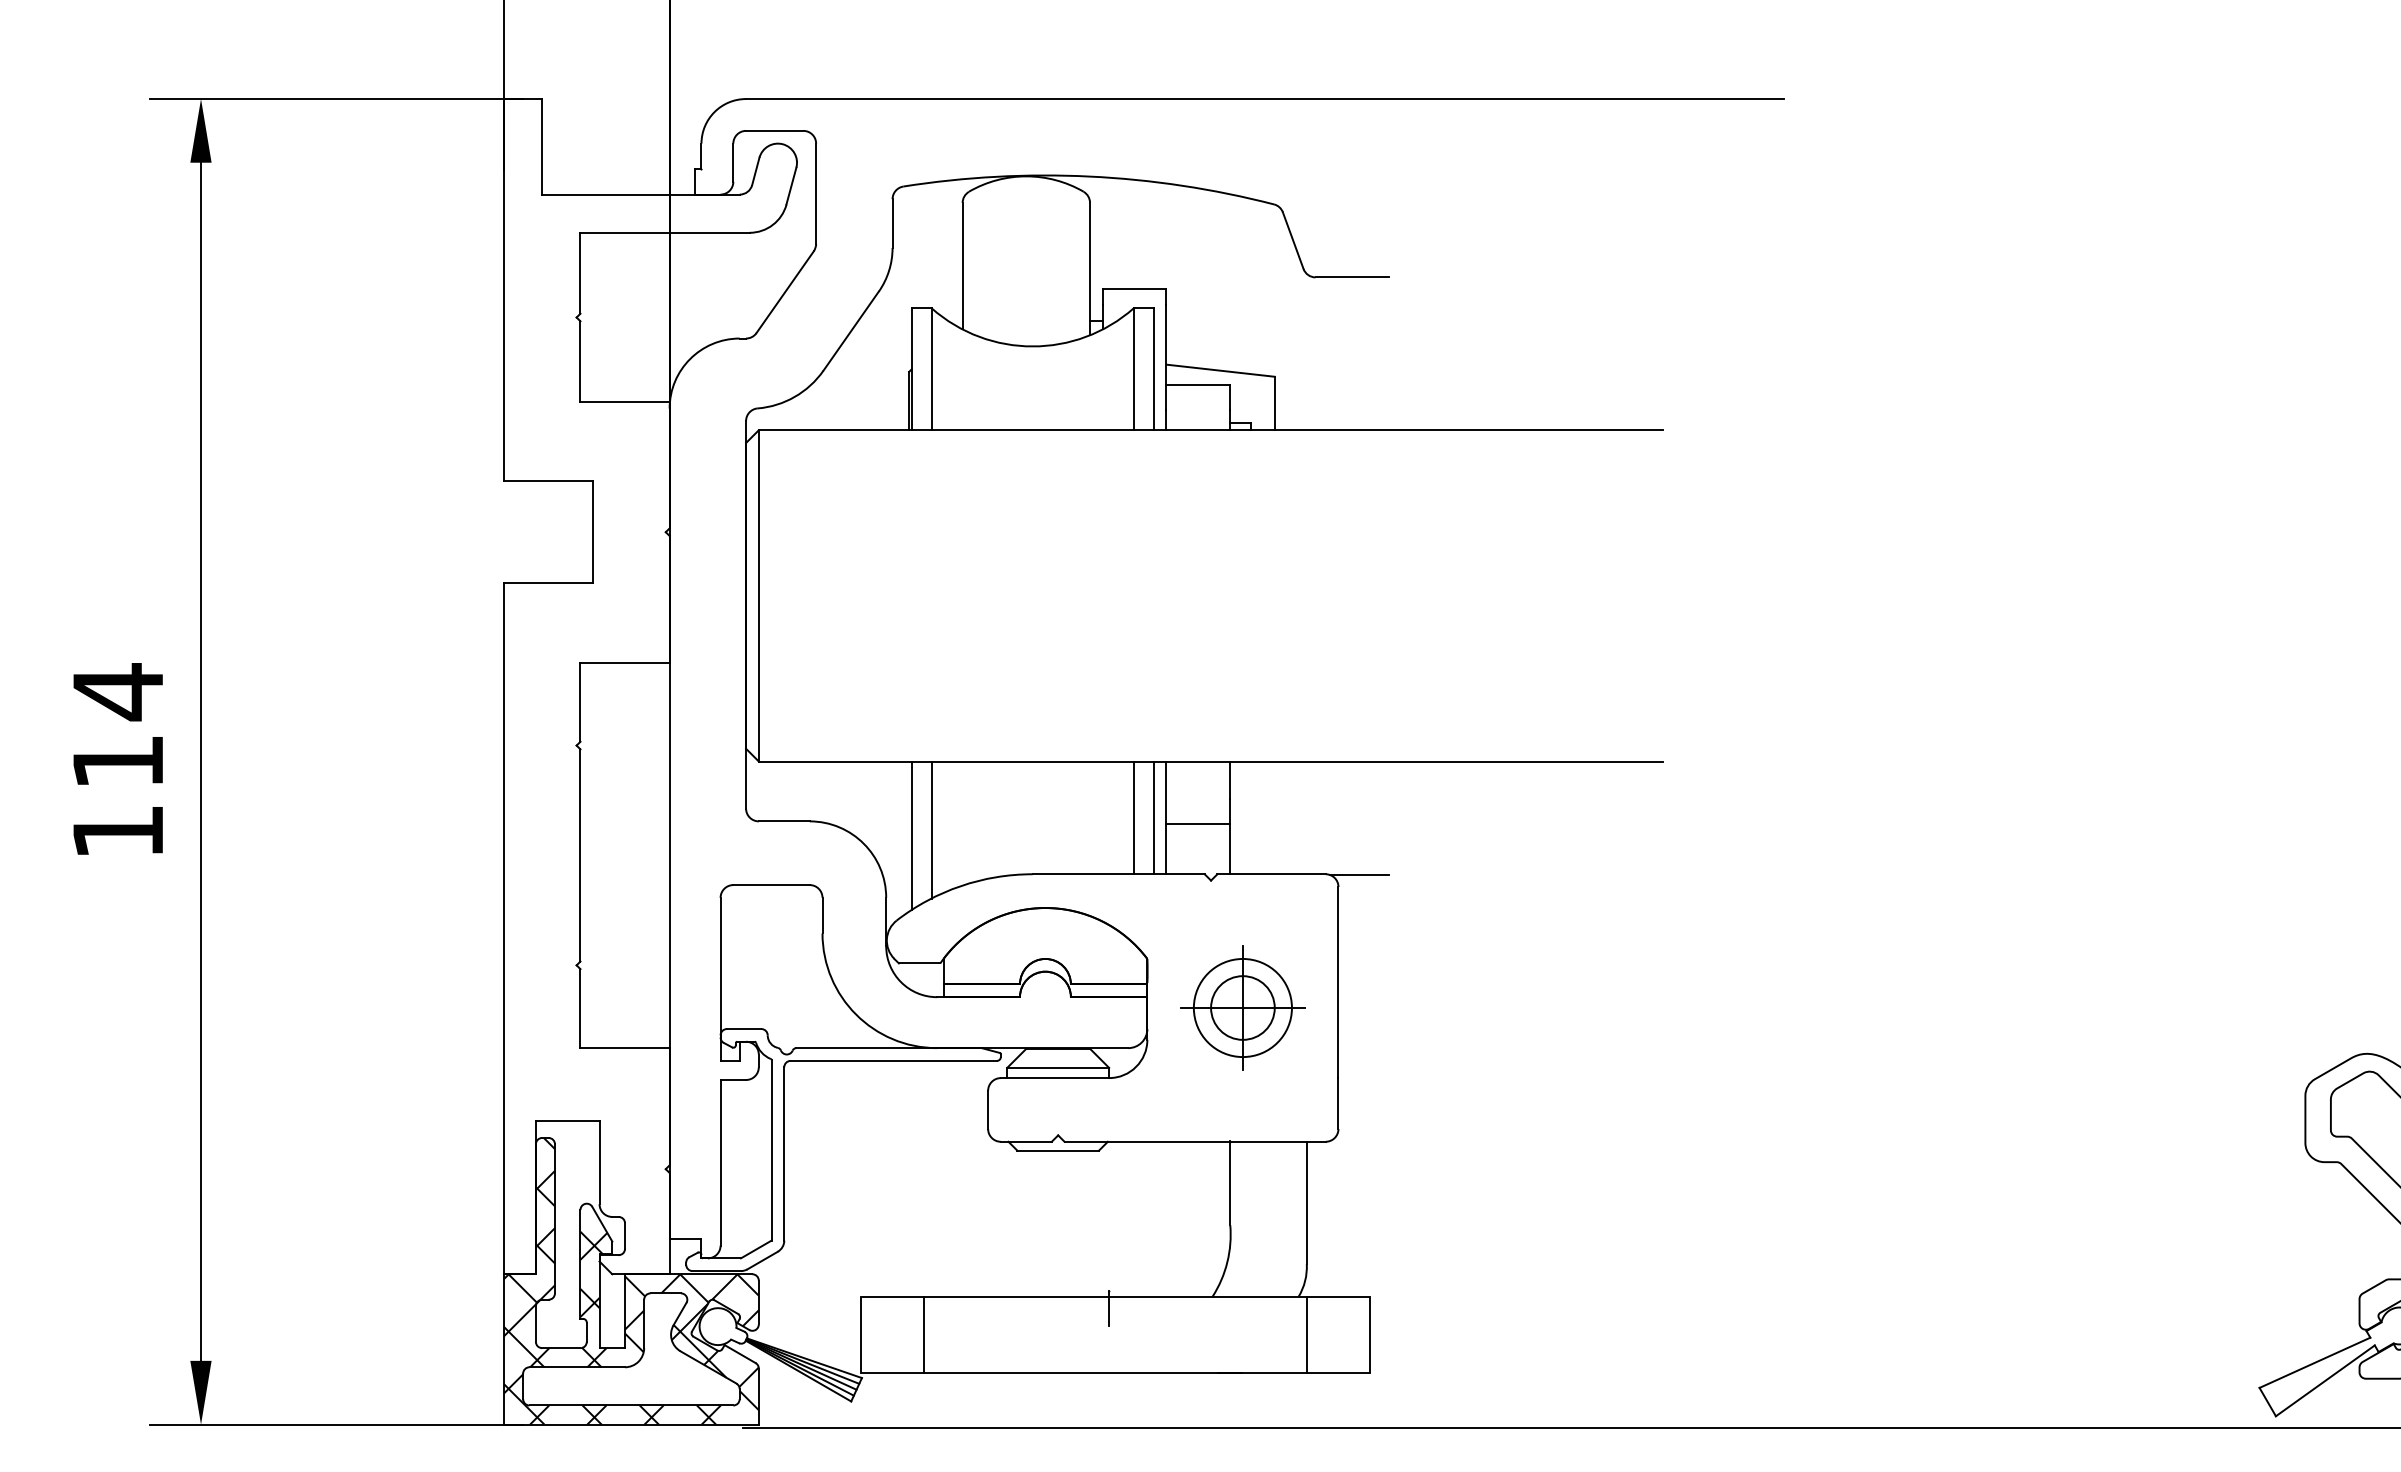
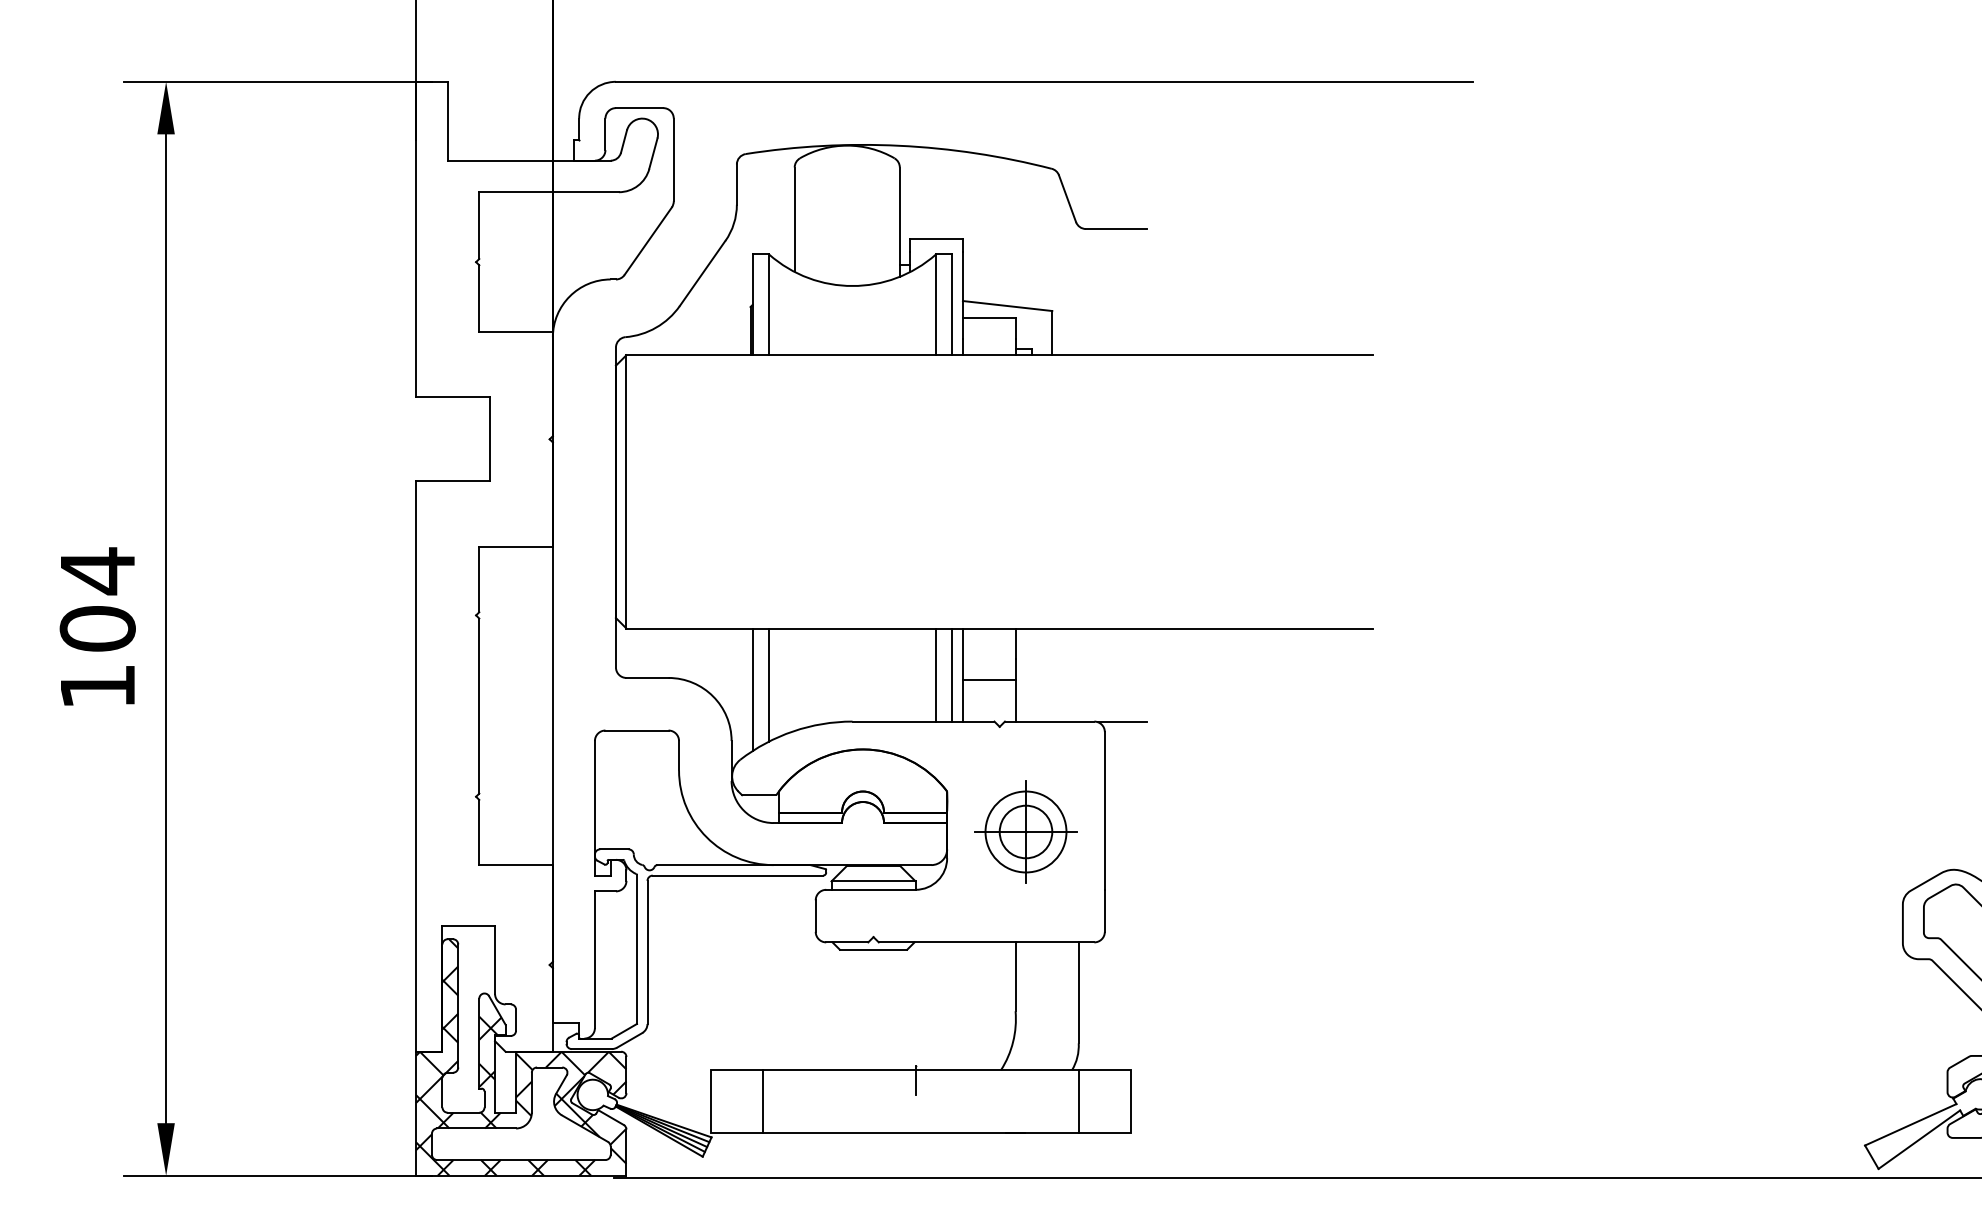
text: (118, 761) -> (98, 628), 114 -> 104

